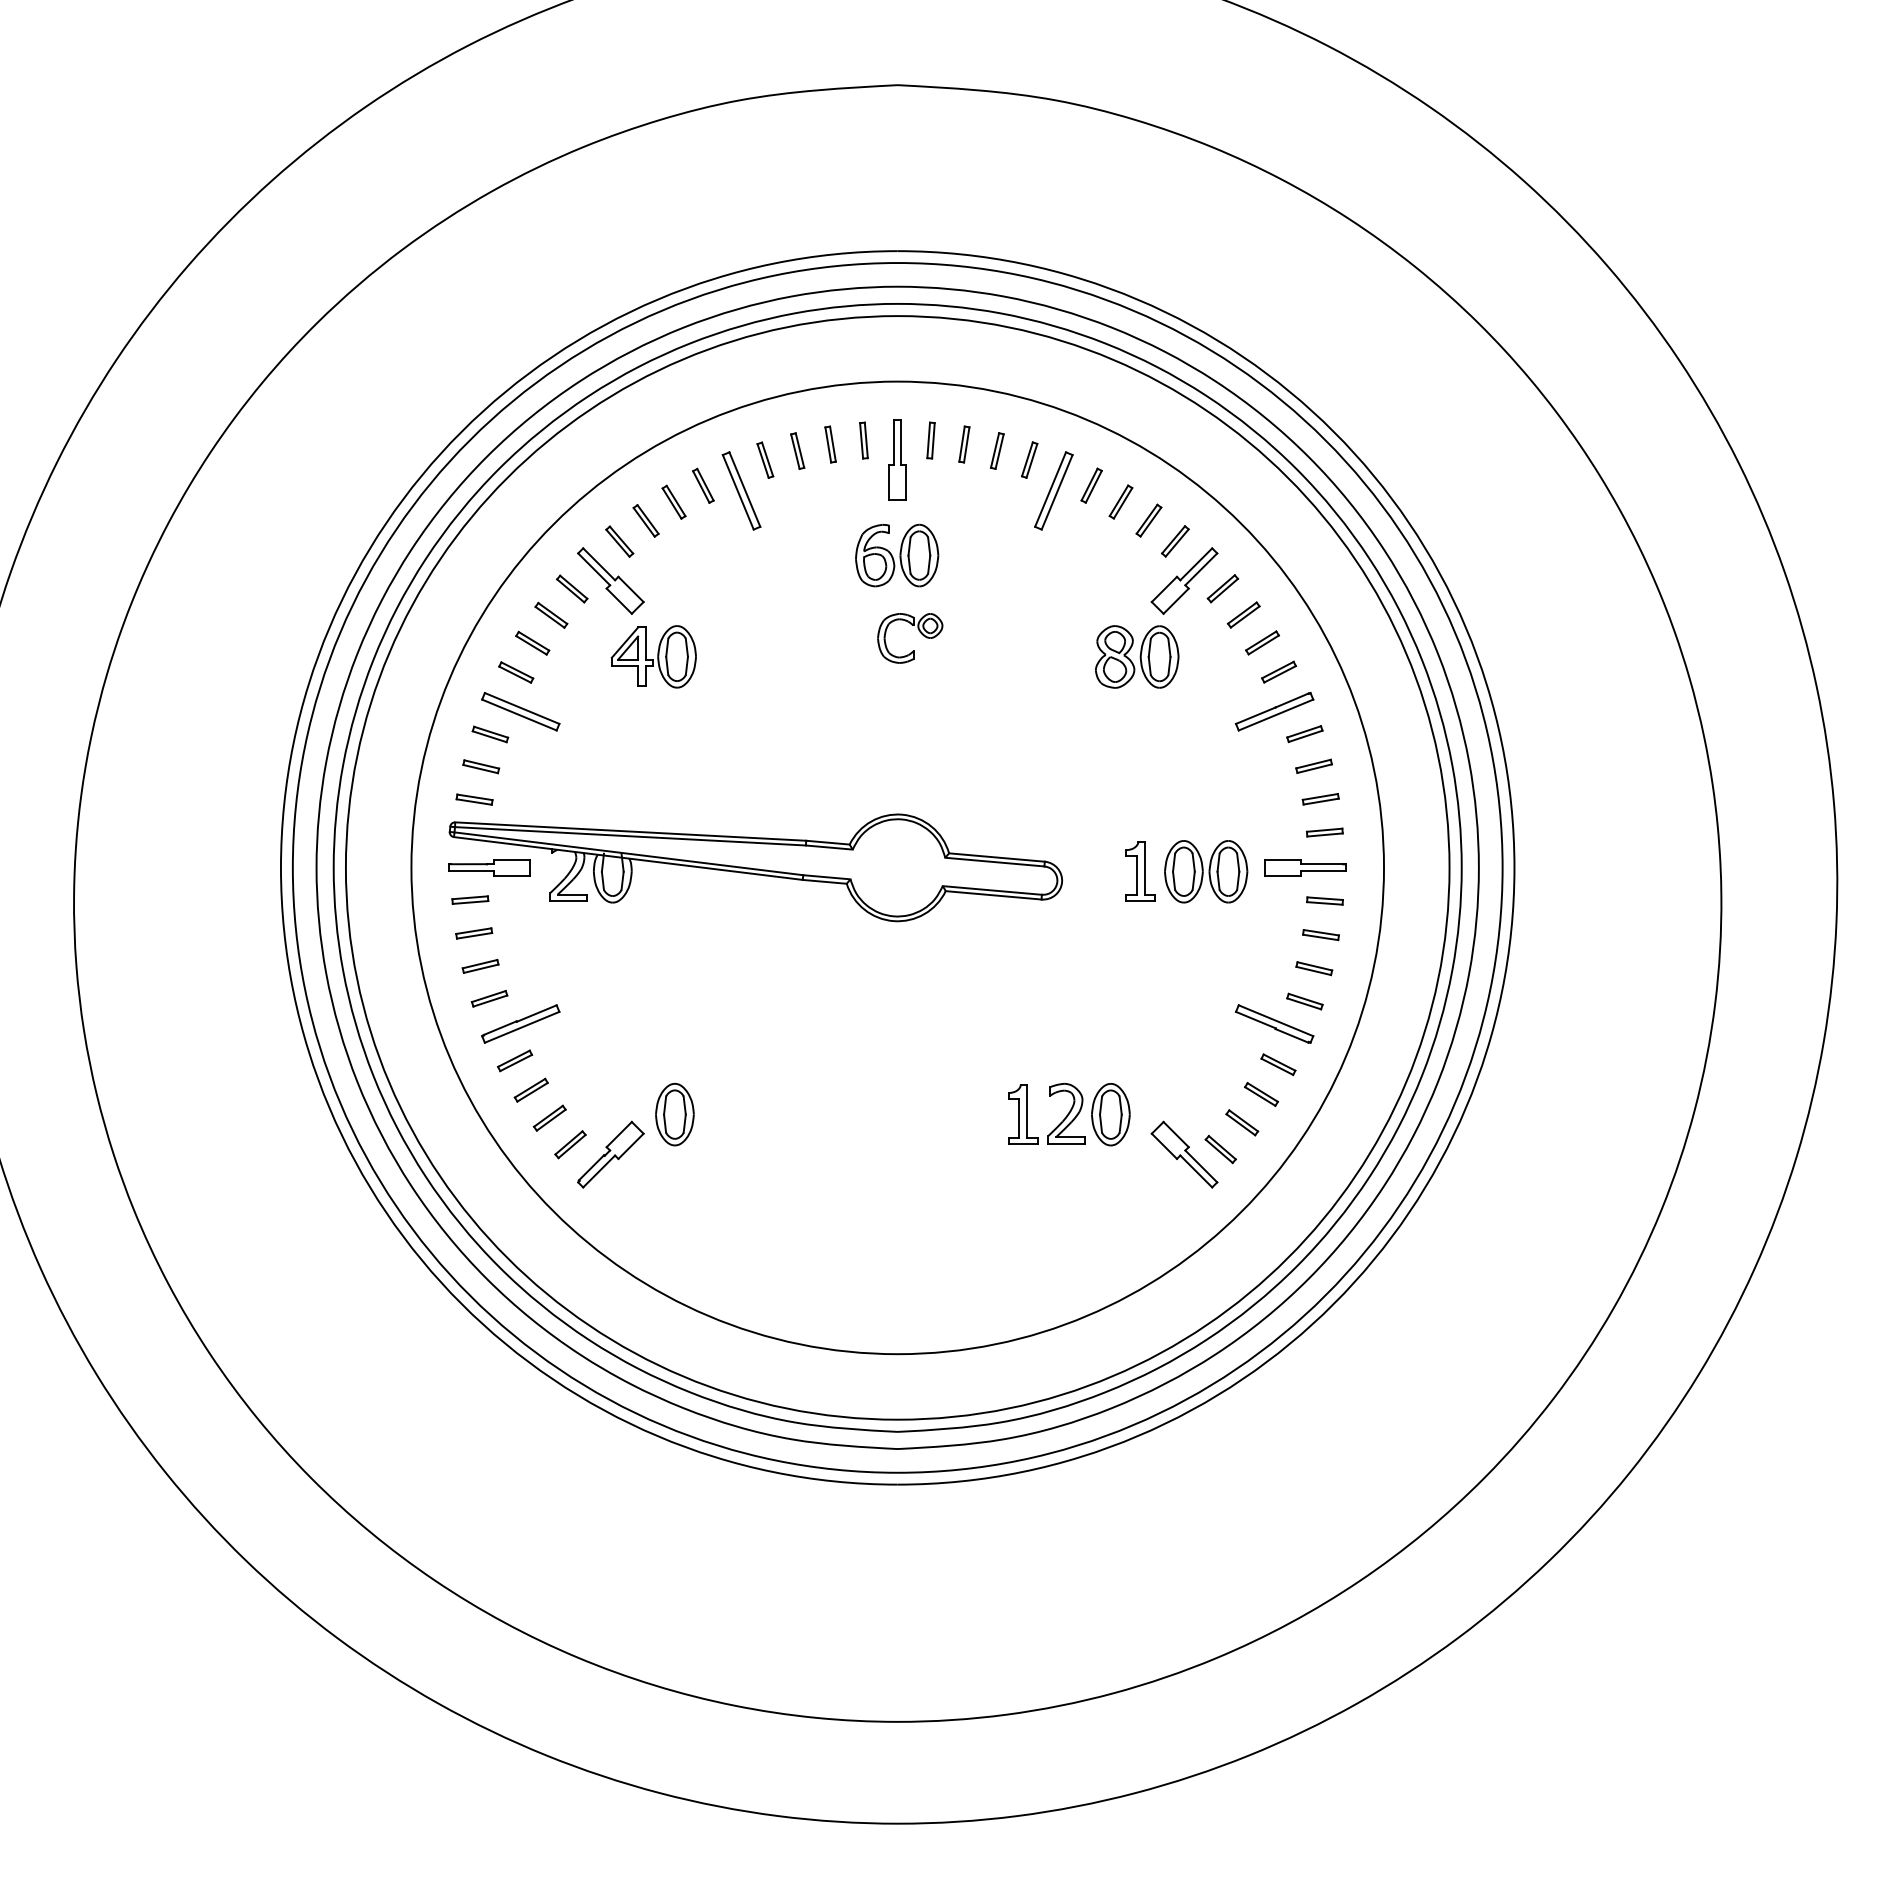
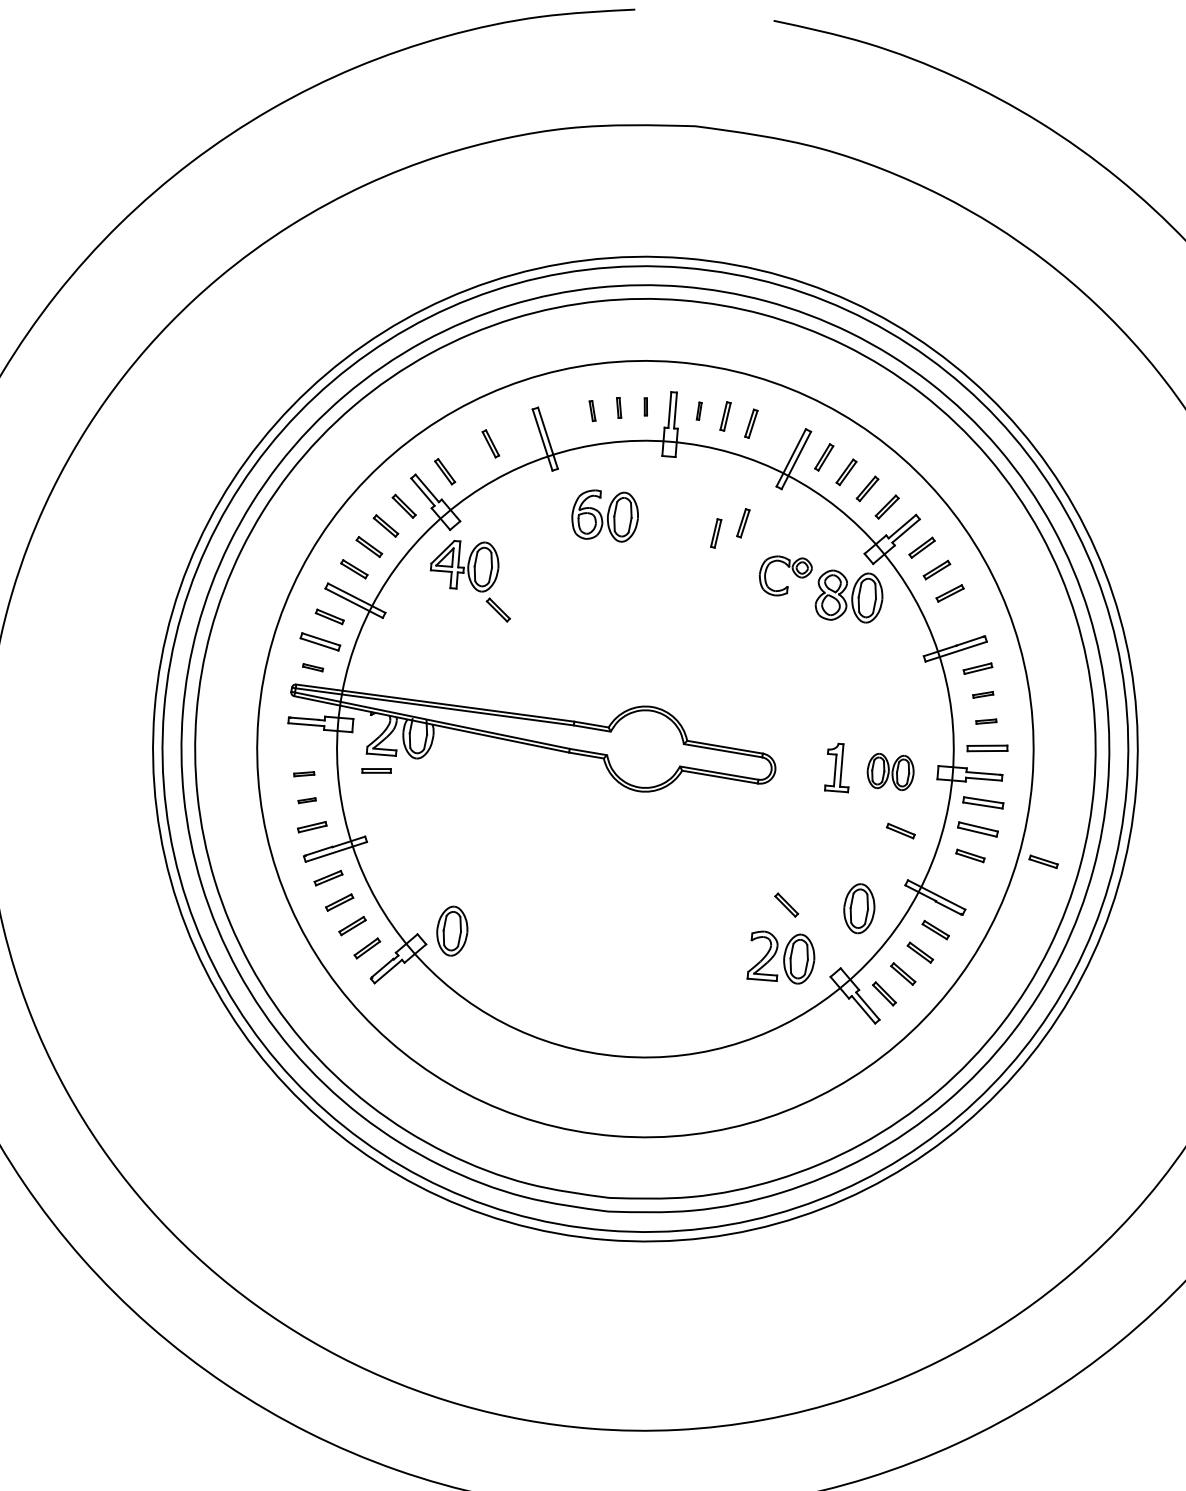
part: (863, 440) -> (645, 406), size x0.6
part: (930, 440) -> (698, 411), size x0.6
part: (830, 444) -> (619, 407), size x0.7
part: (797, 450) -> (592, 410), size x0.7
part: (765, 459) -> (566, 415), removed
part: (1029, 459) -> (776, 432), removed
part: (703, 485) -> (515, 432), removed
part: (645, 520) -> (466, 456), removed
part: (897, 555) -> (605, 515), moved
part: (997, 575) -> (743, 522), added
part: (964, 591) -> (716, 533), added
part: (919, 632) -> (793, 572), moved
part: (1278, 671) -> (960, 617), removed
part: (700, 708) -> (498, 609), added
part: (1313, 765) -> (982, 694), size x0.7
part: (481, 766) -> (320, 641), size x1.4
part: (474, 799) -> (313, 667), size x0.7
part: (1320, 799) -> (986, 721), size x0.7
part: (1324, 832) -> (987, 748), size x1.4
circle: (897, 867) -> (645, 748), size x0.7
part: (1206, 871) -> (890, 771), size x0.7
part: (470, 899) -> (376, 770), moved
part: (1324, 900) -> (982, 802), size x1.4
part: (474, 933) -> (304, 774), size x0.7
part: (1320, 935) -> (977, 829), size x1.4
part: (480, 965) -> (307, 800), size x0.6
part: (1406, 968) -> (1043, 861), added
part: (1304, 1001) -> (900, 830), moved
part: (1180, 1045) -> (859, 908), added
part: (1089, 1048) -> (786, 905), added
part: (1023, 1114) -> (729, 953), removed

